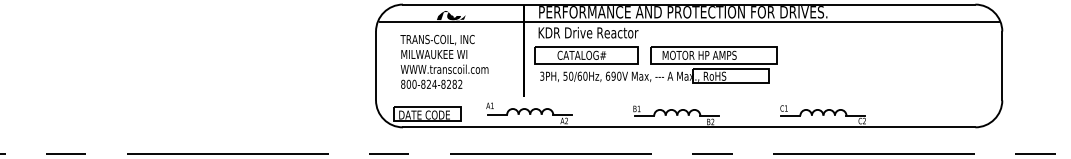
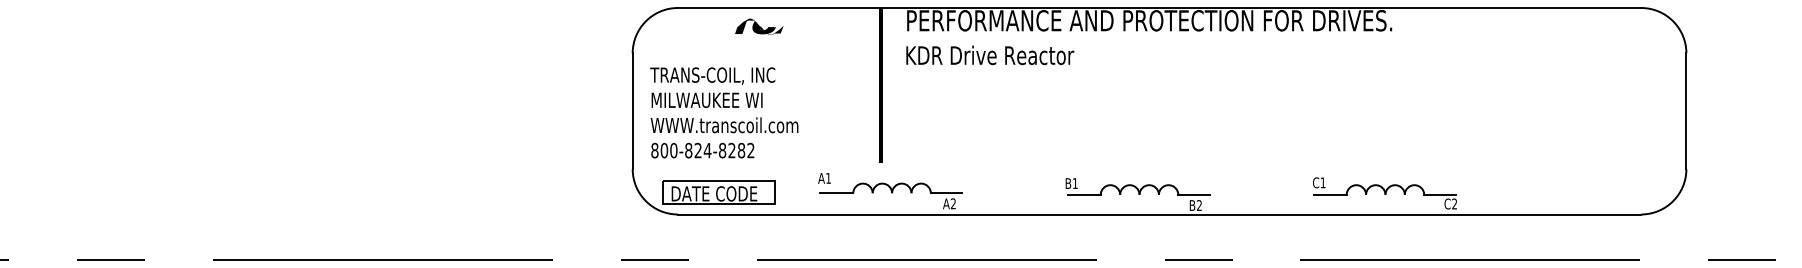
line: (689, 22) -> (1160, 38), removed
text: (444, 61) -> (724, 112), moved
part: (655, 64) -> (1102, 108), removed

